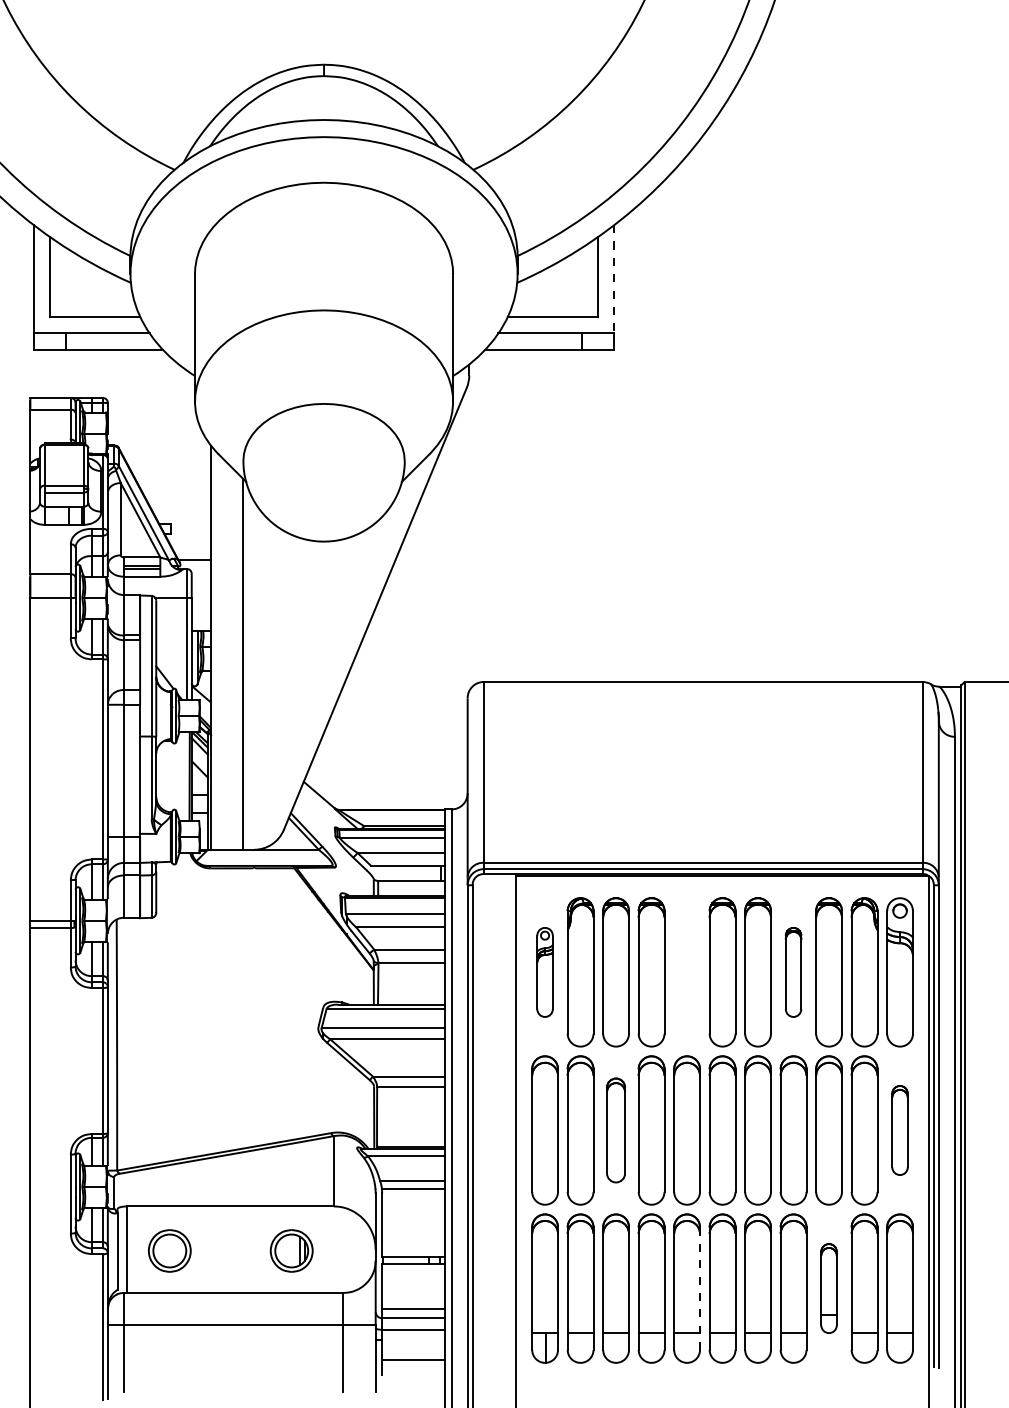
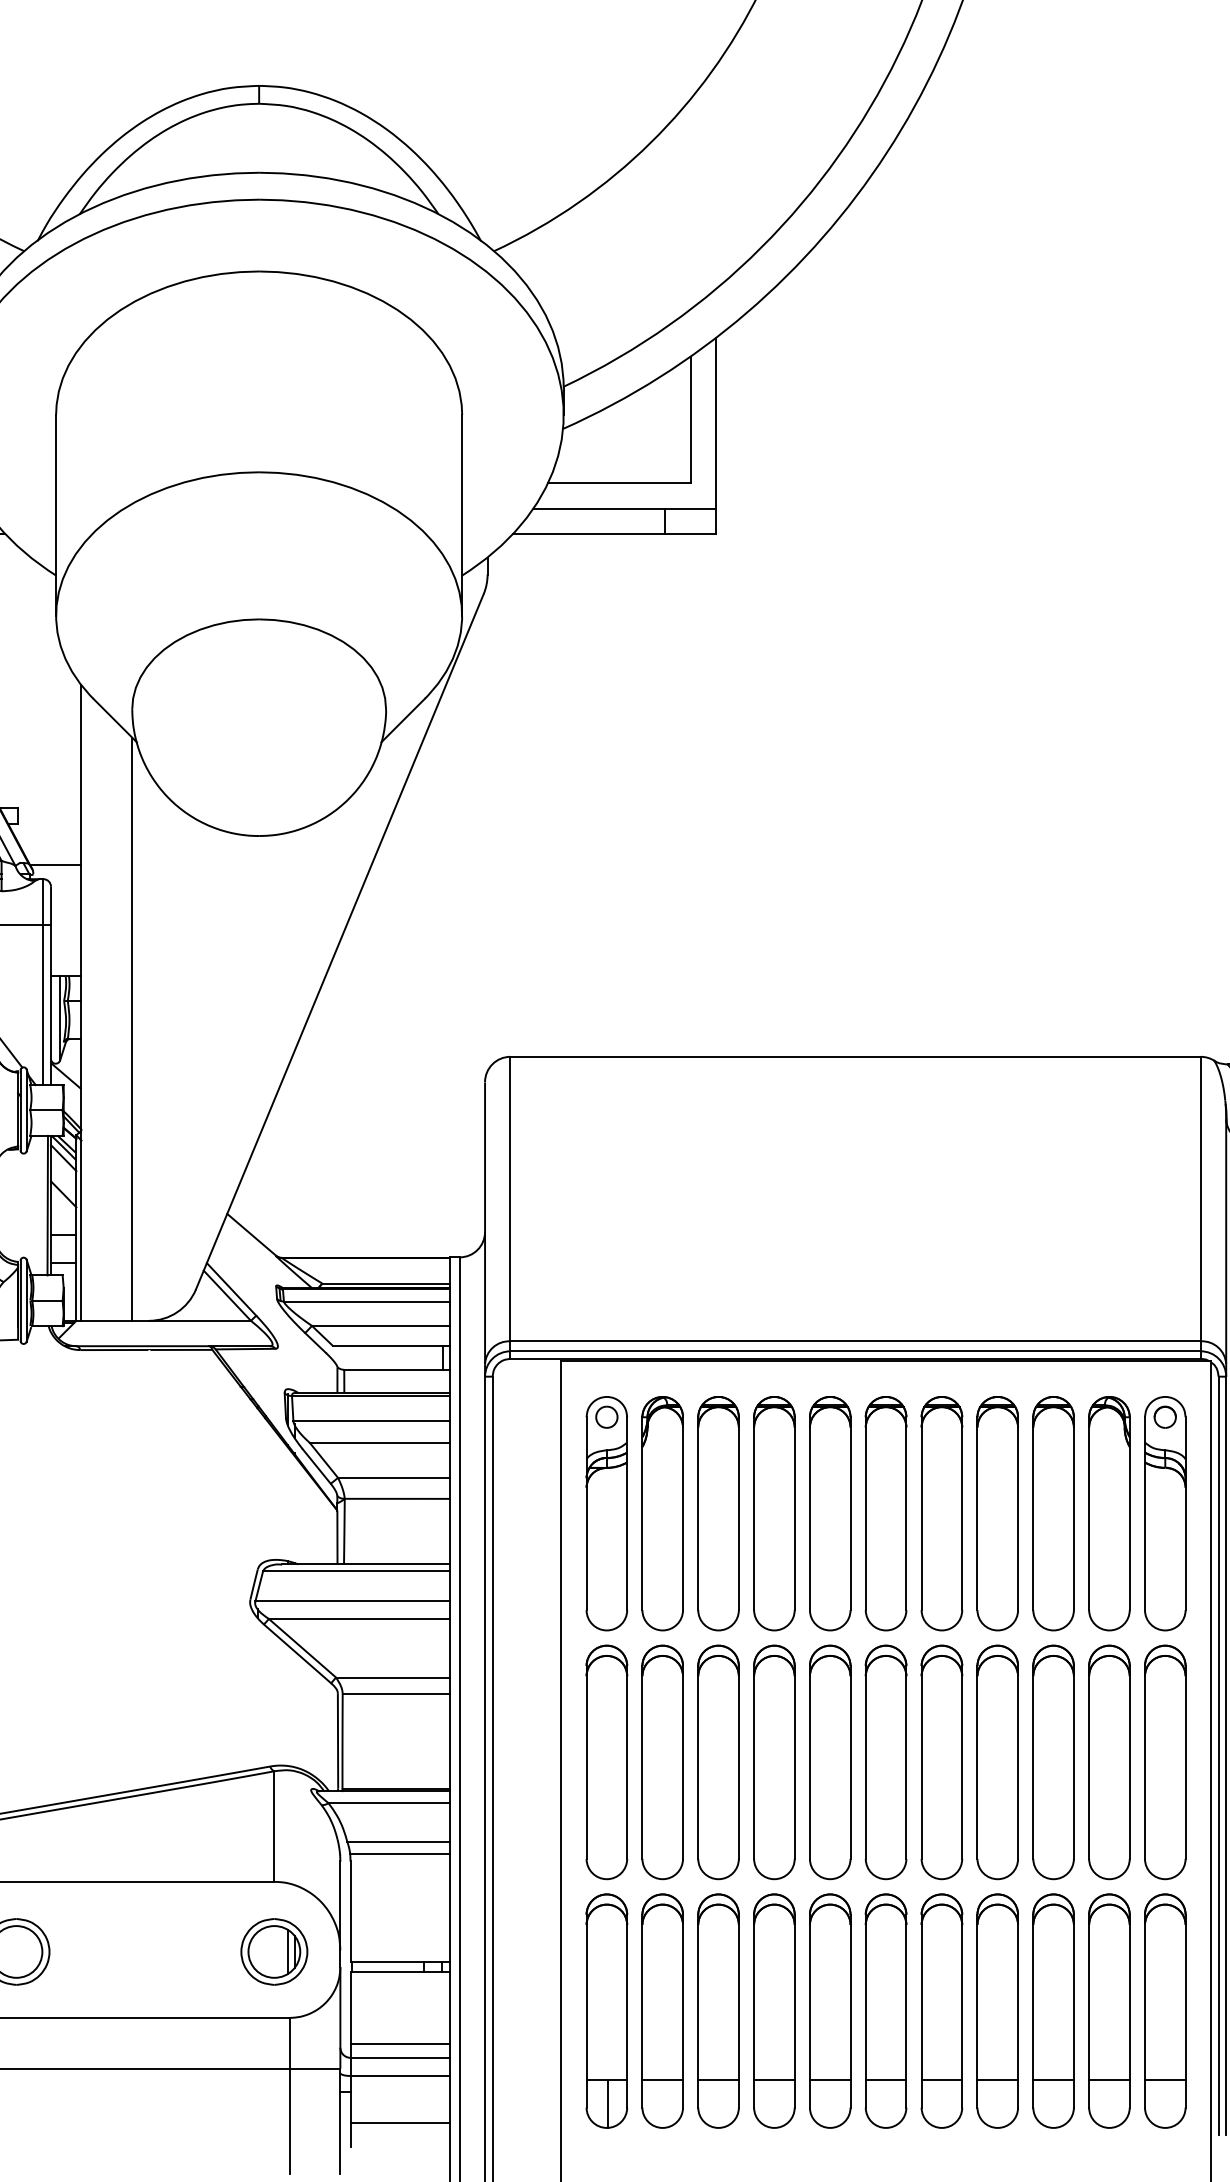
line: (614, 279) -> (716, 423), dashed -> solid
part: (544, 972) -> (605, 1513), size x1.67
part: (686, 972) -> (829, 1513), added
part: (793, 972) -> (997, 1513), size x1.67
part: (615, 1130) -> (717, 1762), size x1.43
part: (899, 1130) -> (1164, 1762), size x1.67
part: (291, 1250) -> (273, 1951), moved
part: (828, 1288) -> (1052, 2010), size x1.67
line: (700, 1289) -> (851, 2012), dashed -> solid

